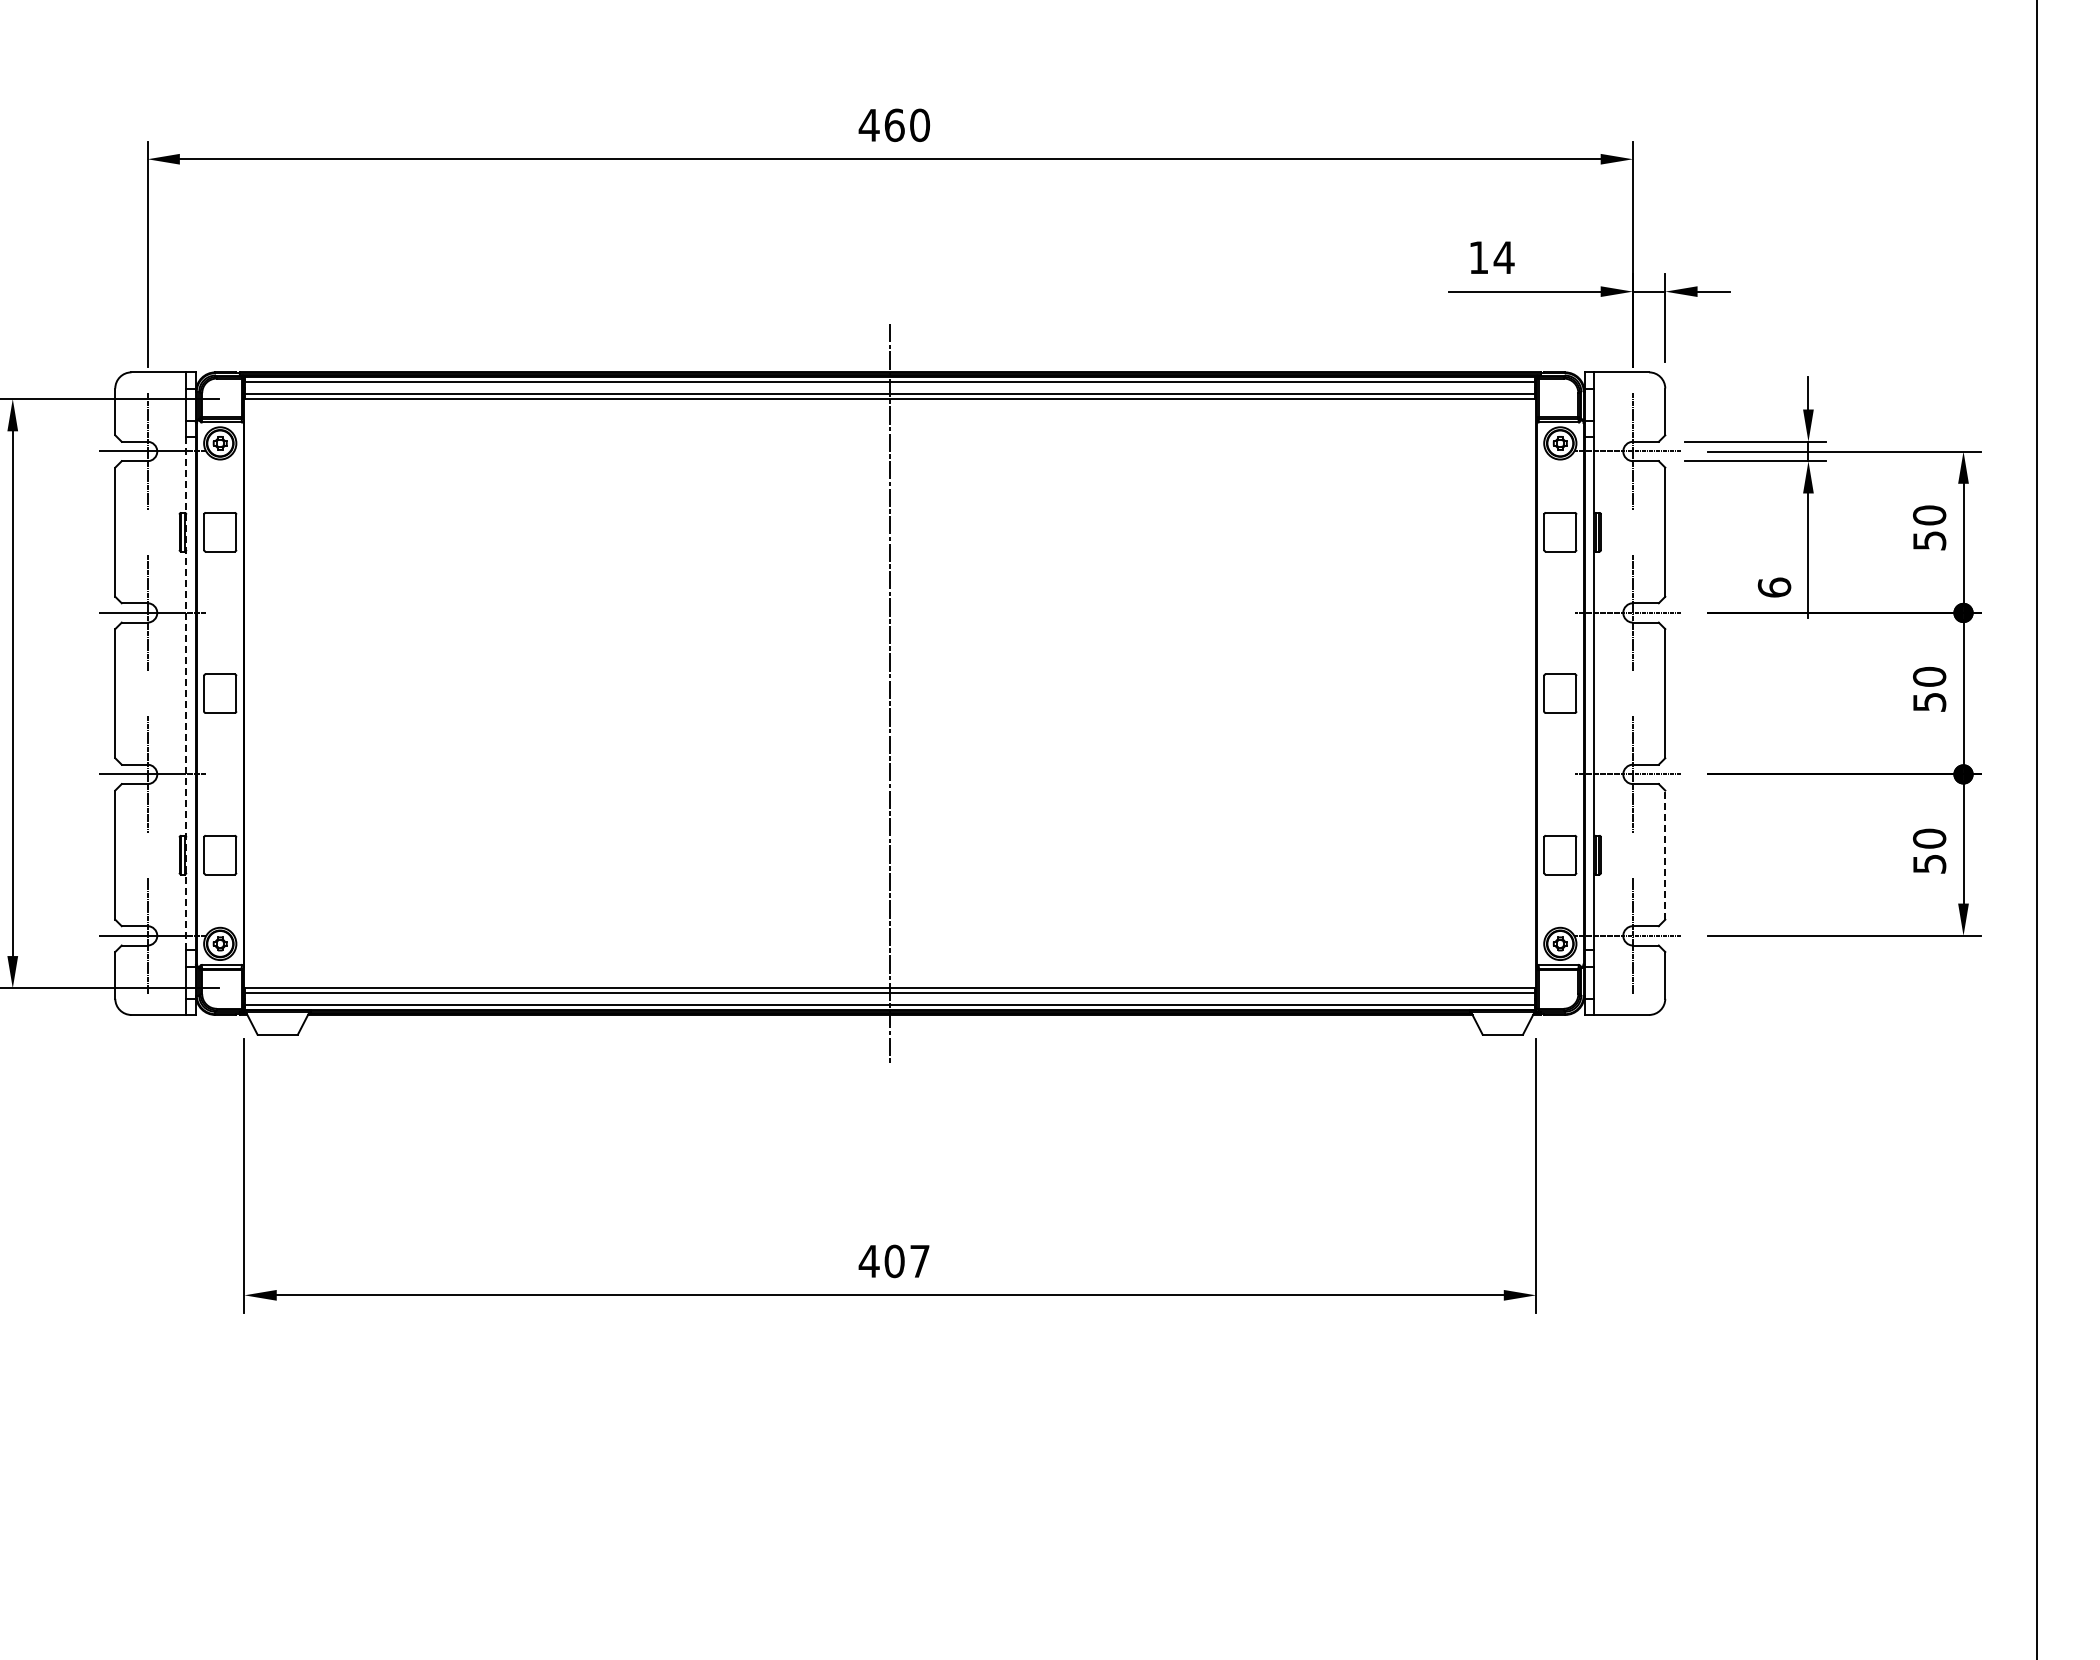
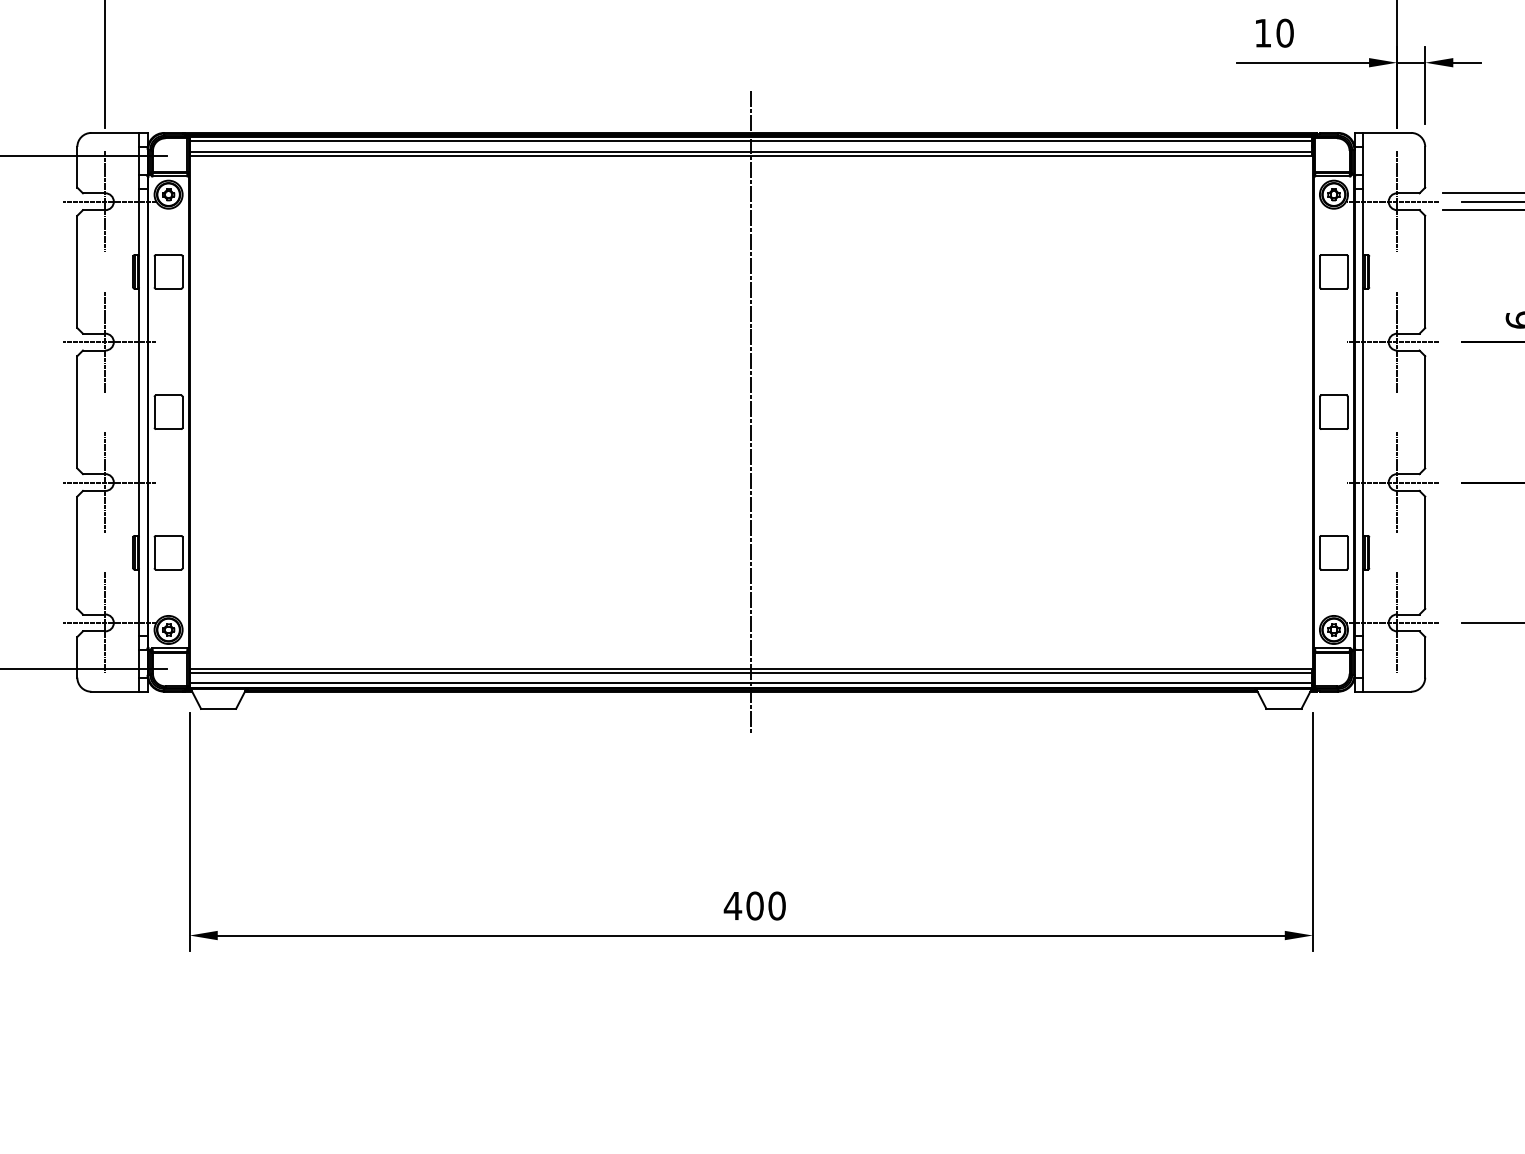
text: (1503, 257) -> (1284, 33), 14 -> 10
line: (186, 693) -> (139, 412), dashed -> solid
line: (1665, 855) -> (1425, 553), dashed -> solid
text: (920, 1261) -> (777, 906), 407 -> 400

